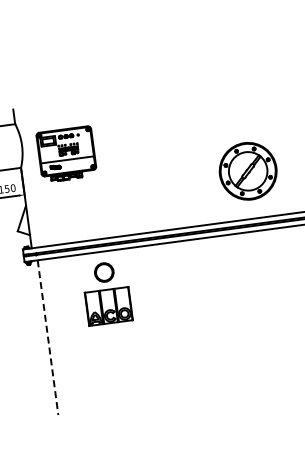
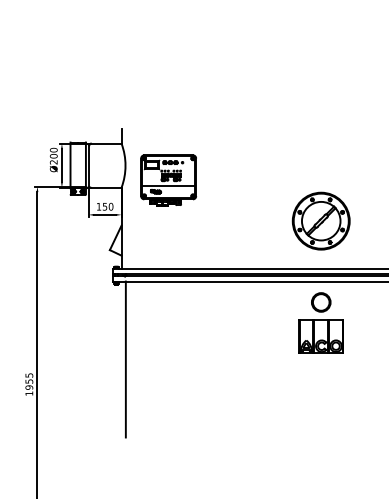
part: (247, 170) -> (320, 220), moved
part: (106, 292) -> (320, 322), moved
line: (47, 337) -> (125, 359), dashed -> solid

